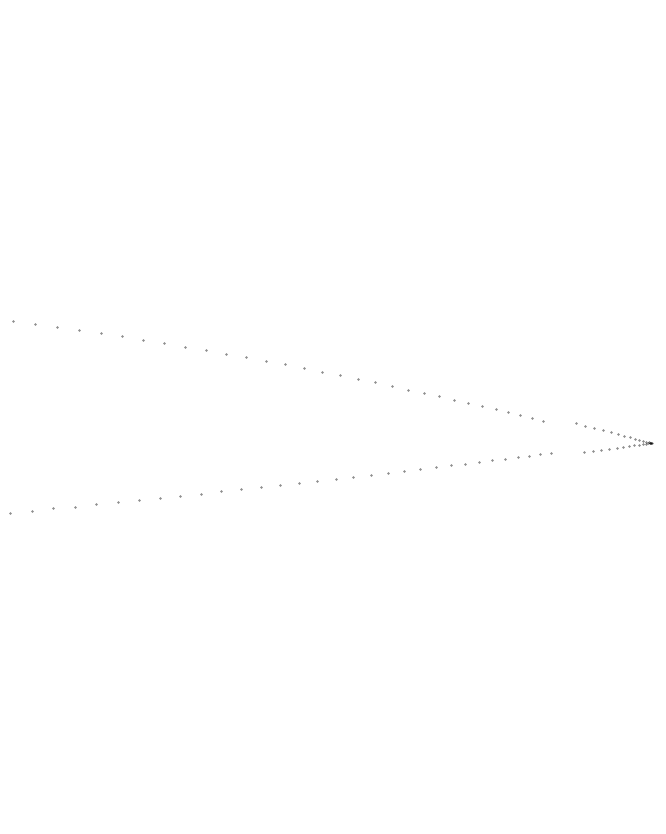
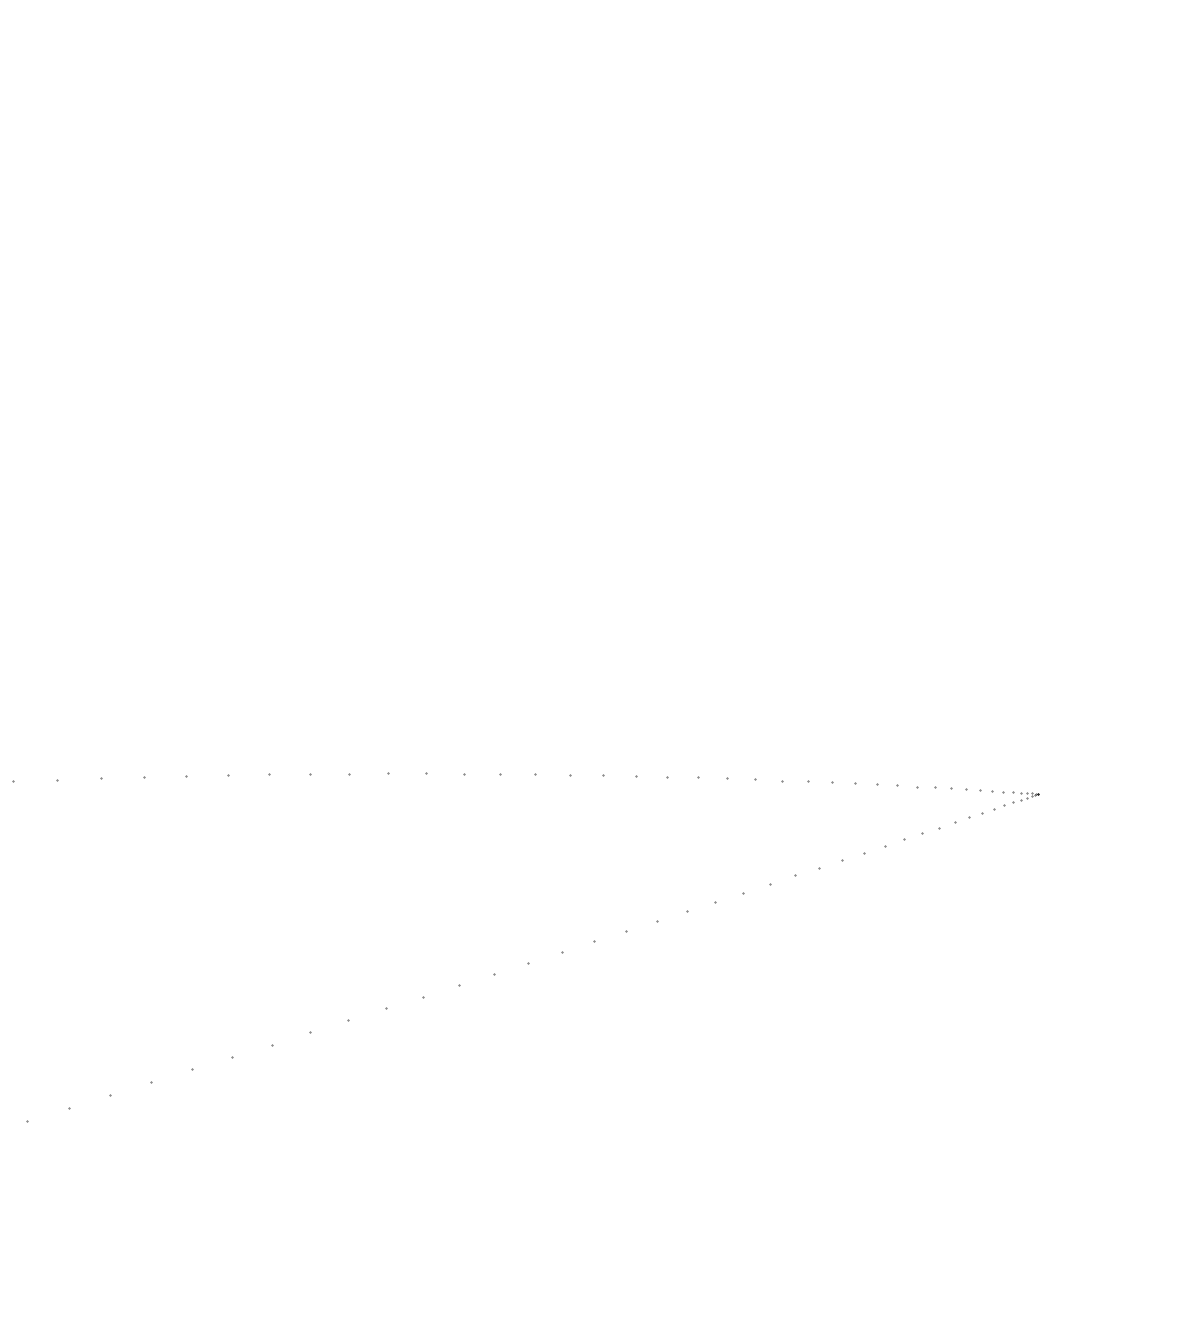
part: (614, 437) -> (961, 797), moved

